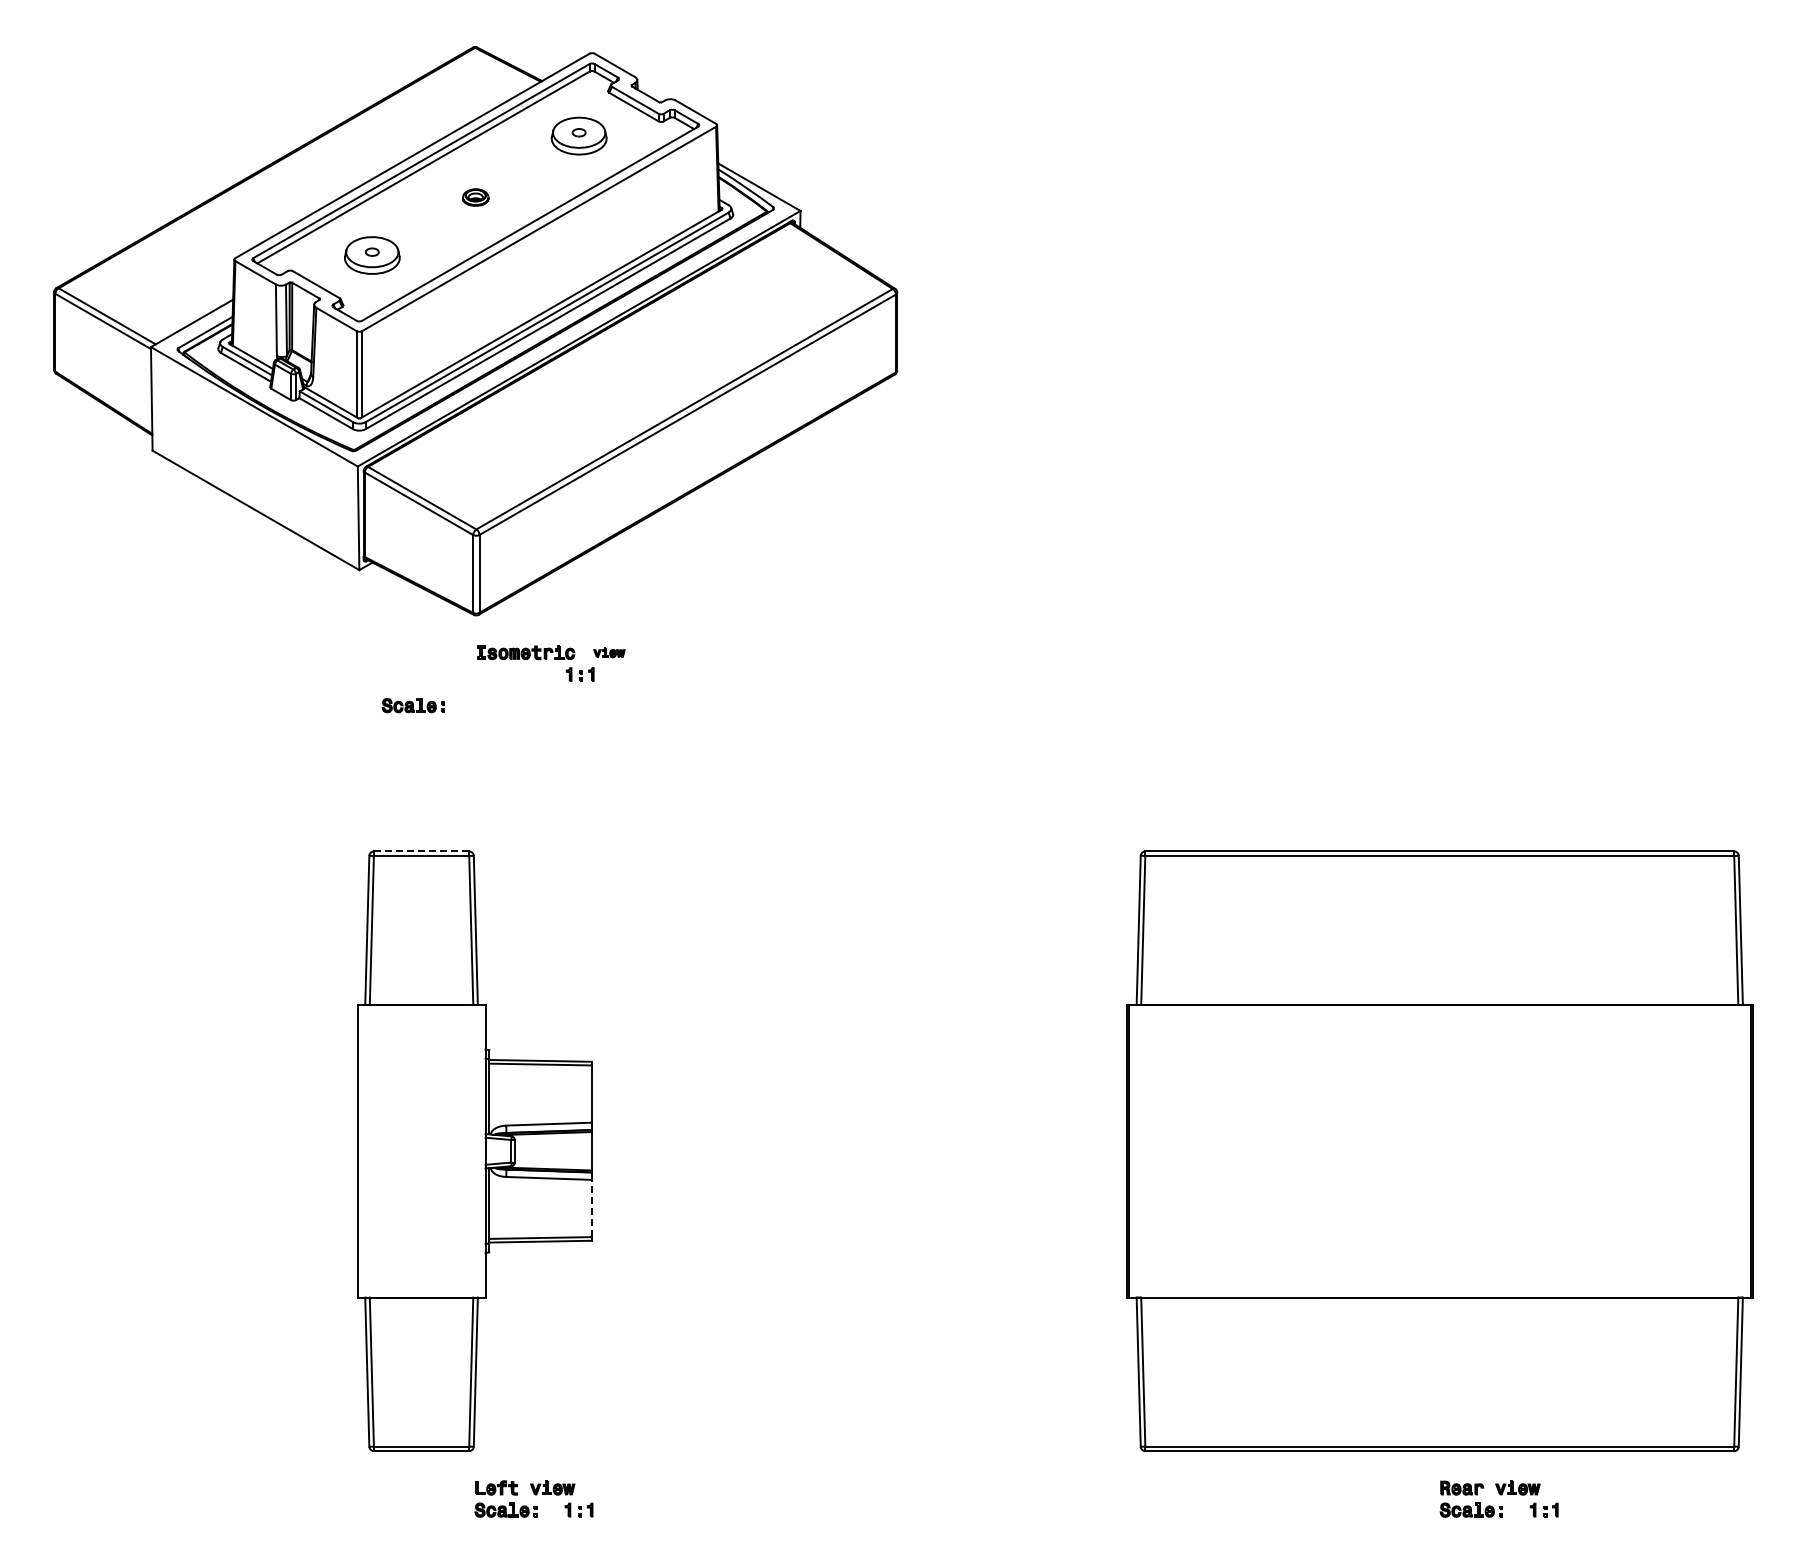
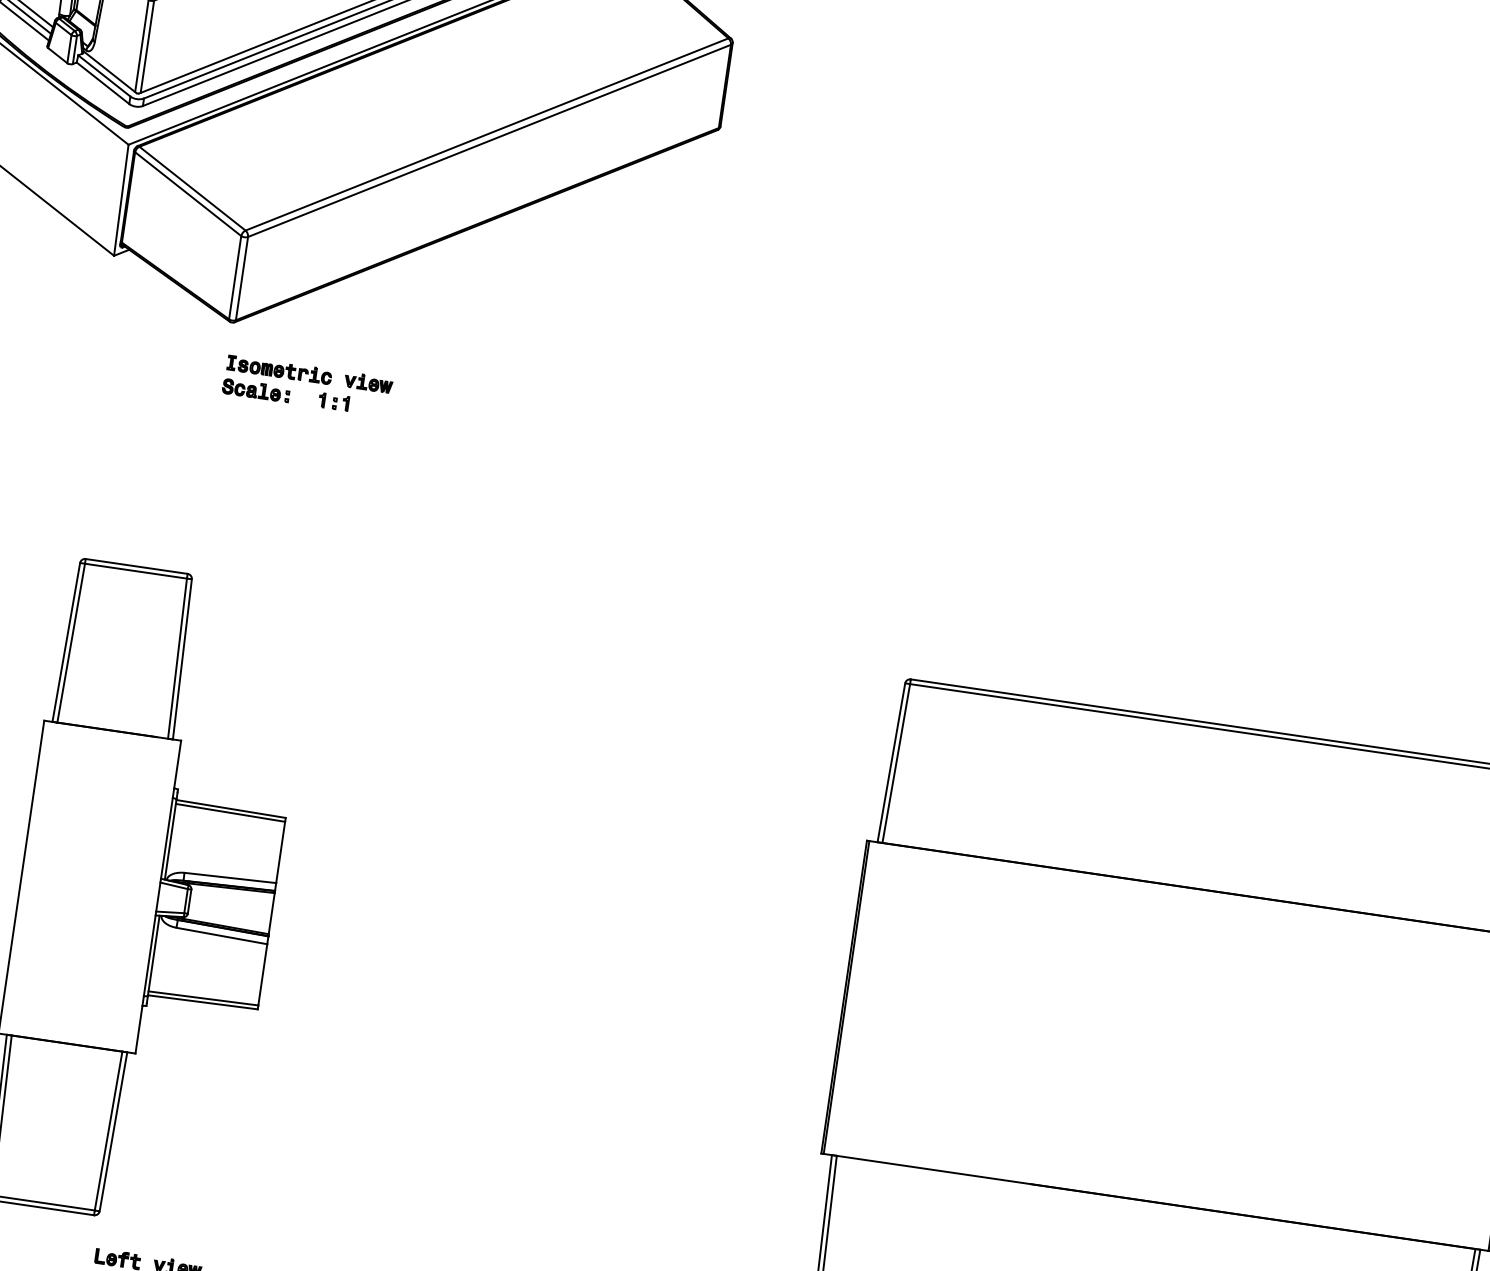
part: (609, 652) -> (368, 382), size x1.43
part: (412, 705) -> (255, 390), moved
line: (421, 851) -> (136, 566), dashed -> solid
line: (591, 1208) -> (262, 974), dashed -> solid

